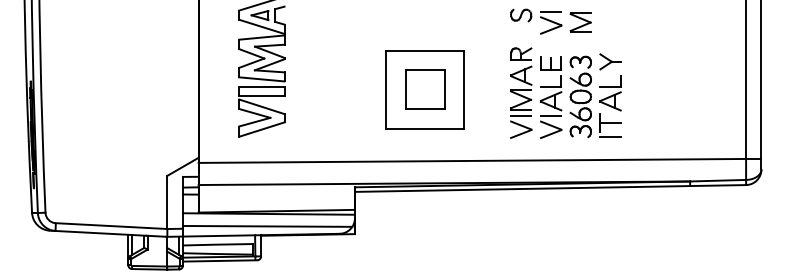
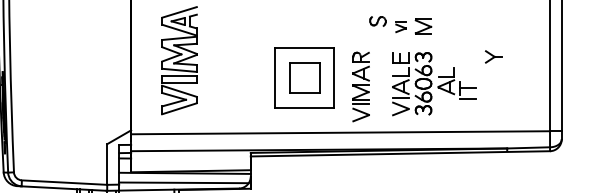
part: (551, 22) -> (401, 26), size x0.6
part: (610, 61) -> (493, 56), moved
part: (521, 92) -> (361, 86), moved
part: (610, 125) -> (467, 90), moved

